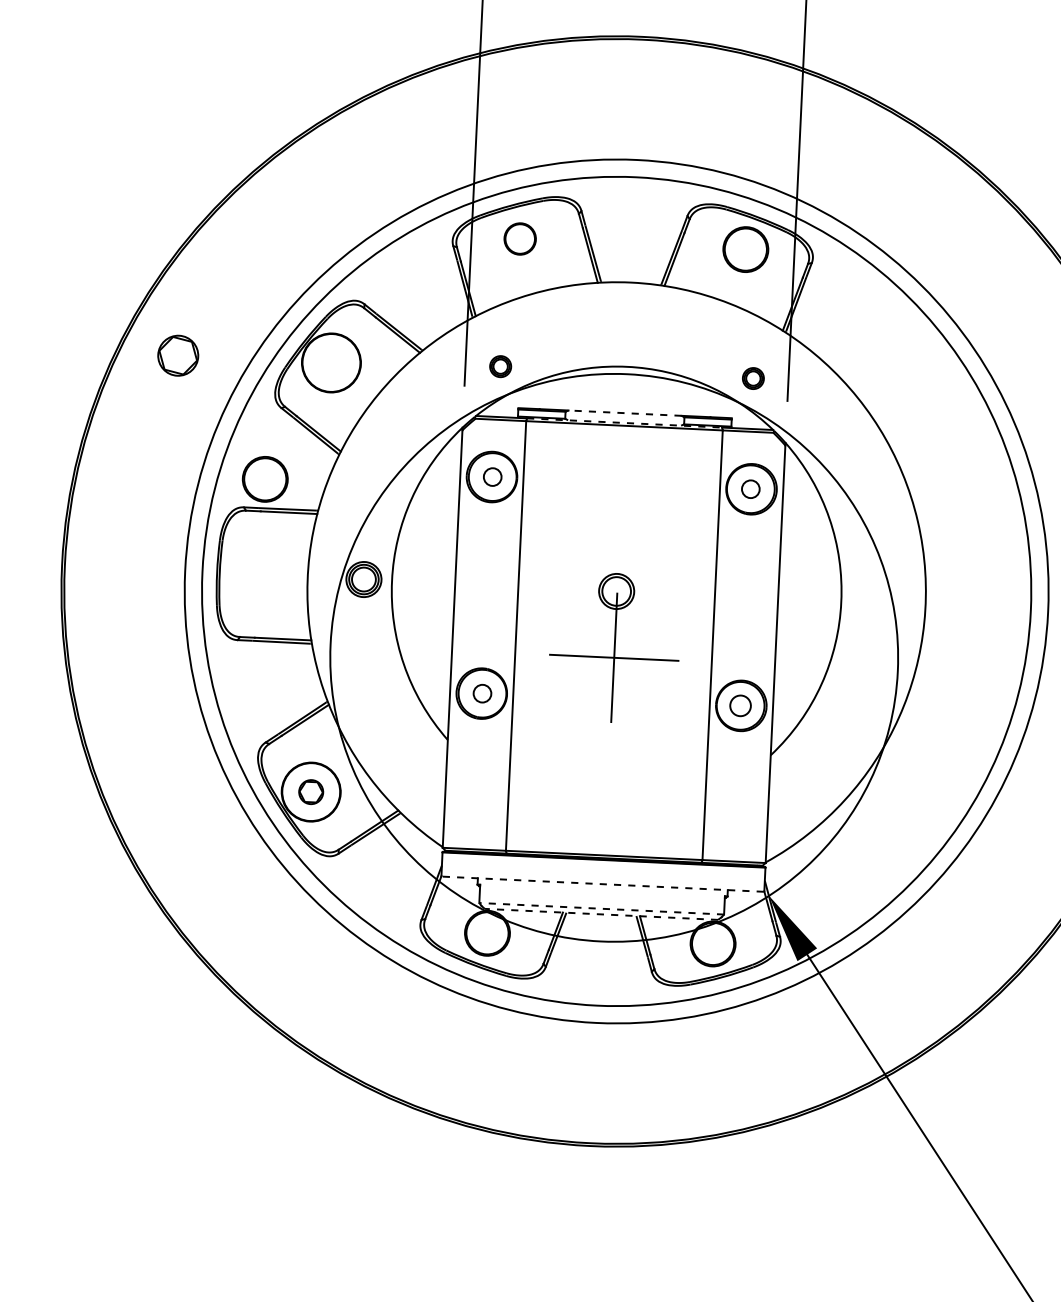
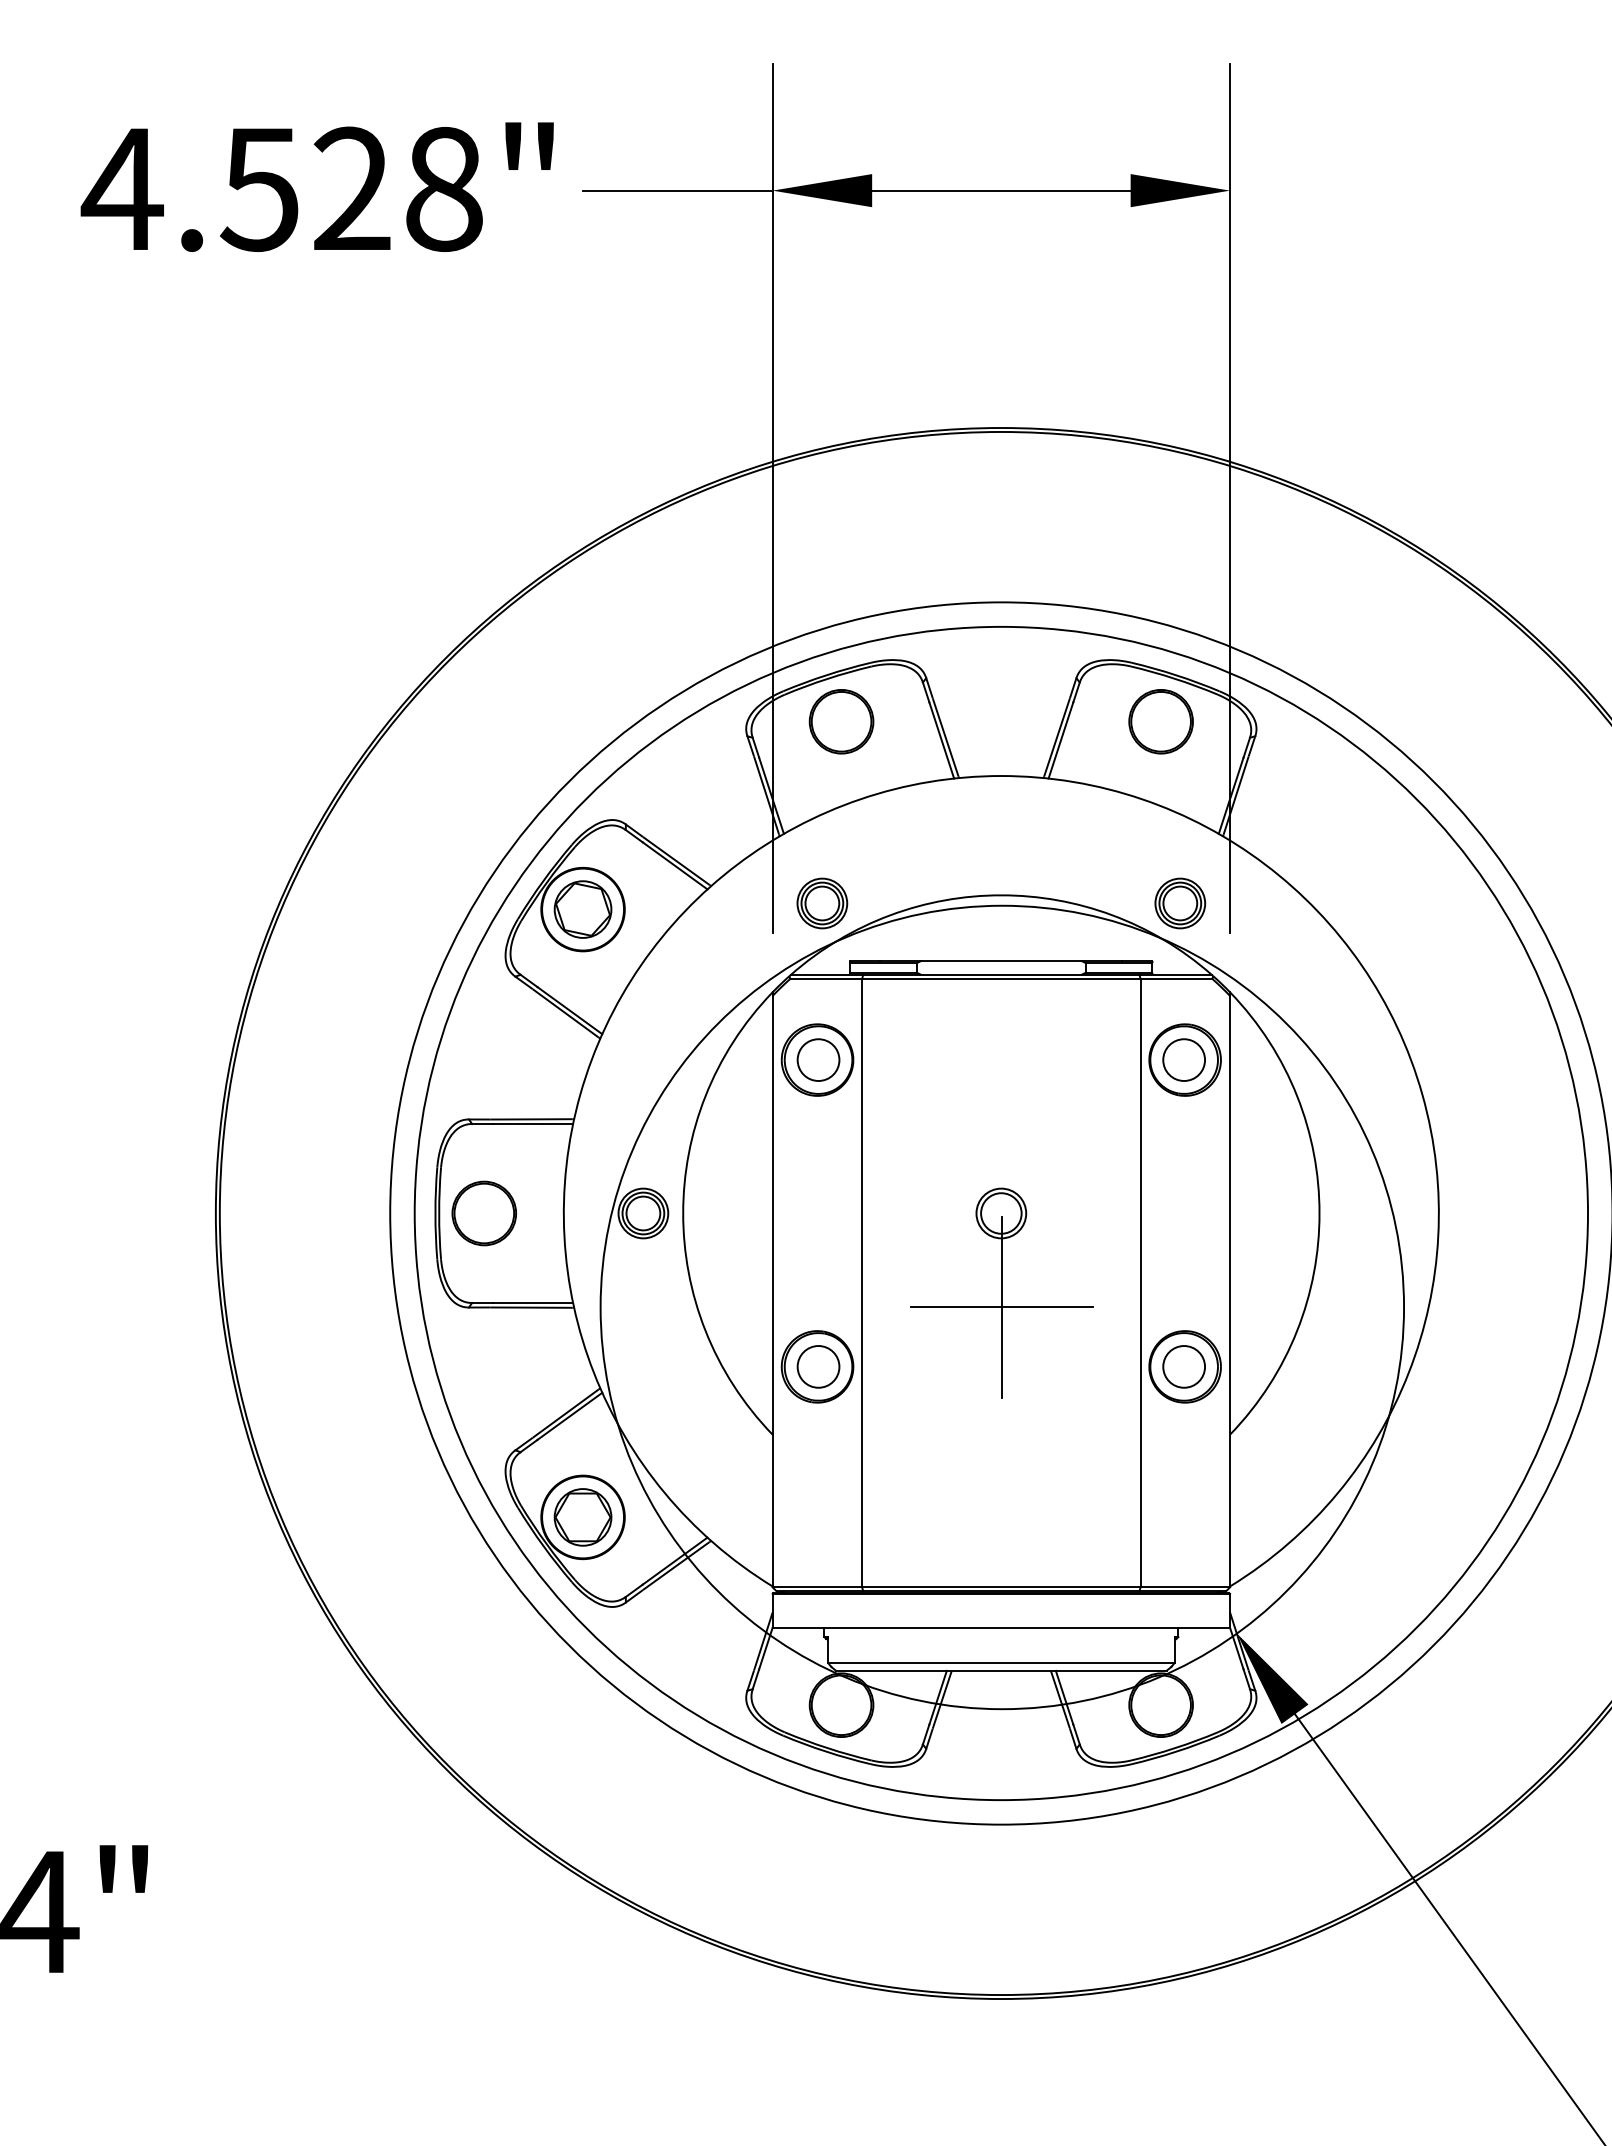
part: (520, 238) -> (841, 721), size x1.43
part: (177, 355) -> (582, 909), moved
part: (500, 366) -> (822, 903), size x1.67
part: (753, 378) -> (1180, 903), size x1.67
line: (624, 412) -> (1000, 960), dashed -> solid
line: (624, 422) -> (1001, 974), dashed -> solid
circle: (492, 477) -> (818, 1060), size x1.67
part: (264, 479) -> (483, 1213), moved
circle: (751, 489) -> (1184, 1060), size x1.67
circle: (482, 693) -> (818, 1366), size x1.67
circle: (740, 705) -> (1183, 1366), size x1.43
part: (310, 792) -> (582, 1517), size x1.67
line: (602, 884) -> (1001, 1628), dashed -> solid
line: (601, 908) -> (1000, 1662), dashed -> solid
line: (600, 914) -> (1000, 1670), dashed -> solid

